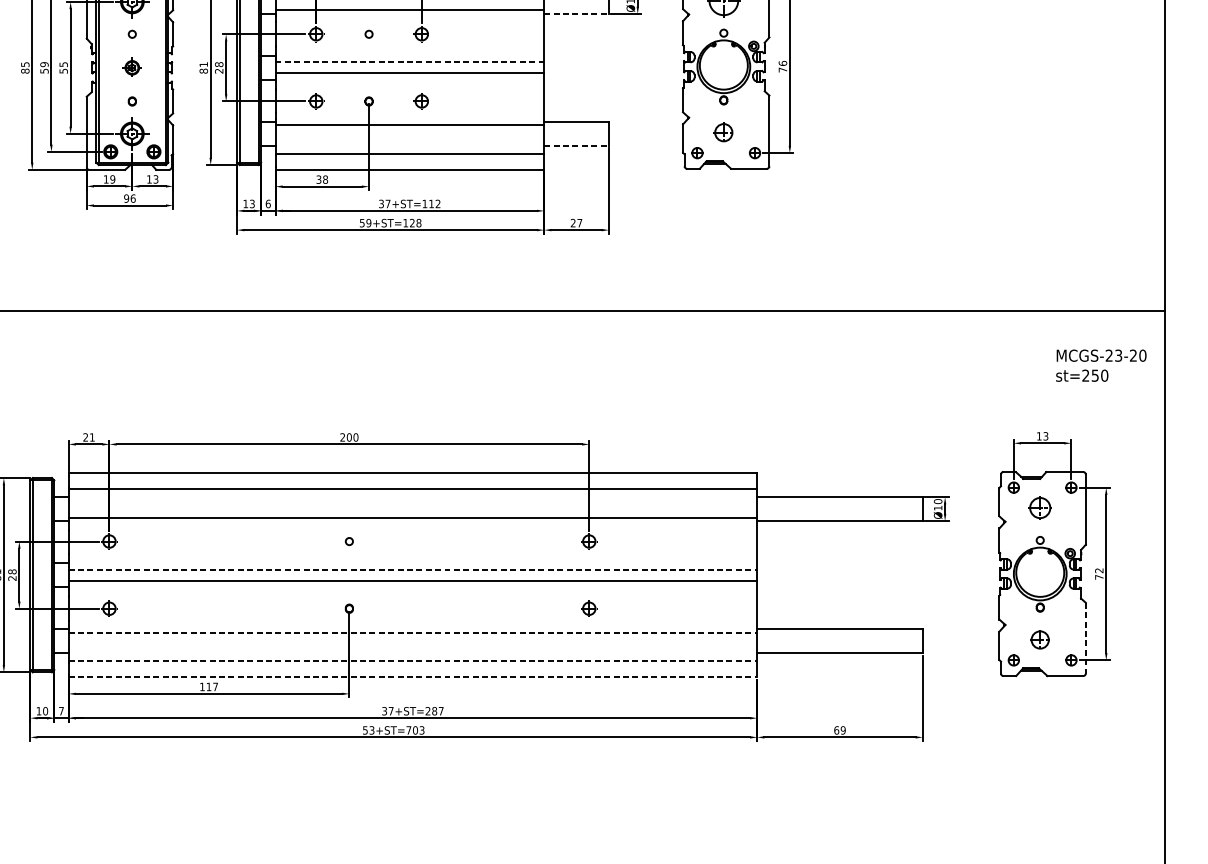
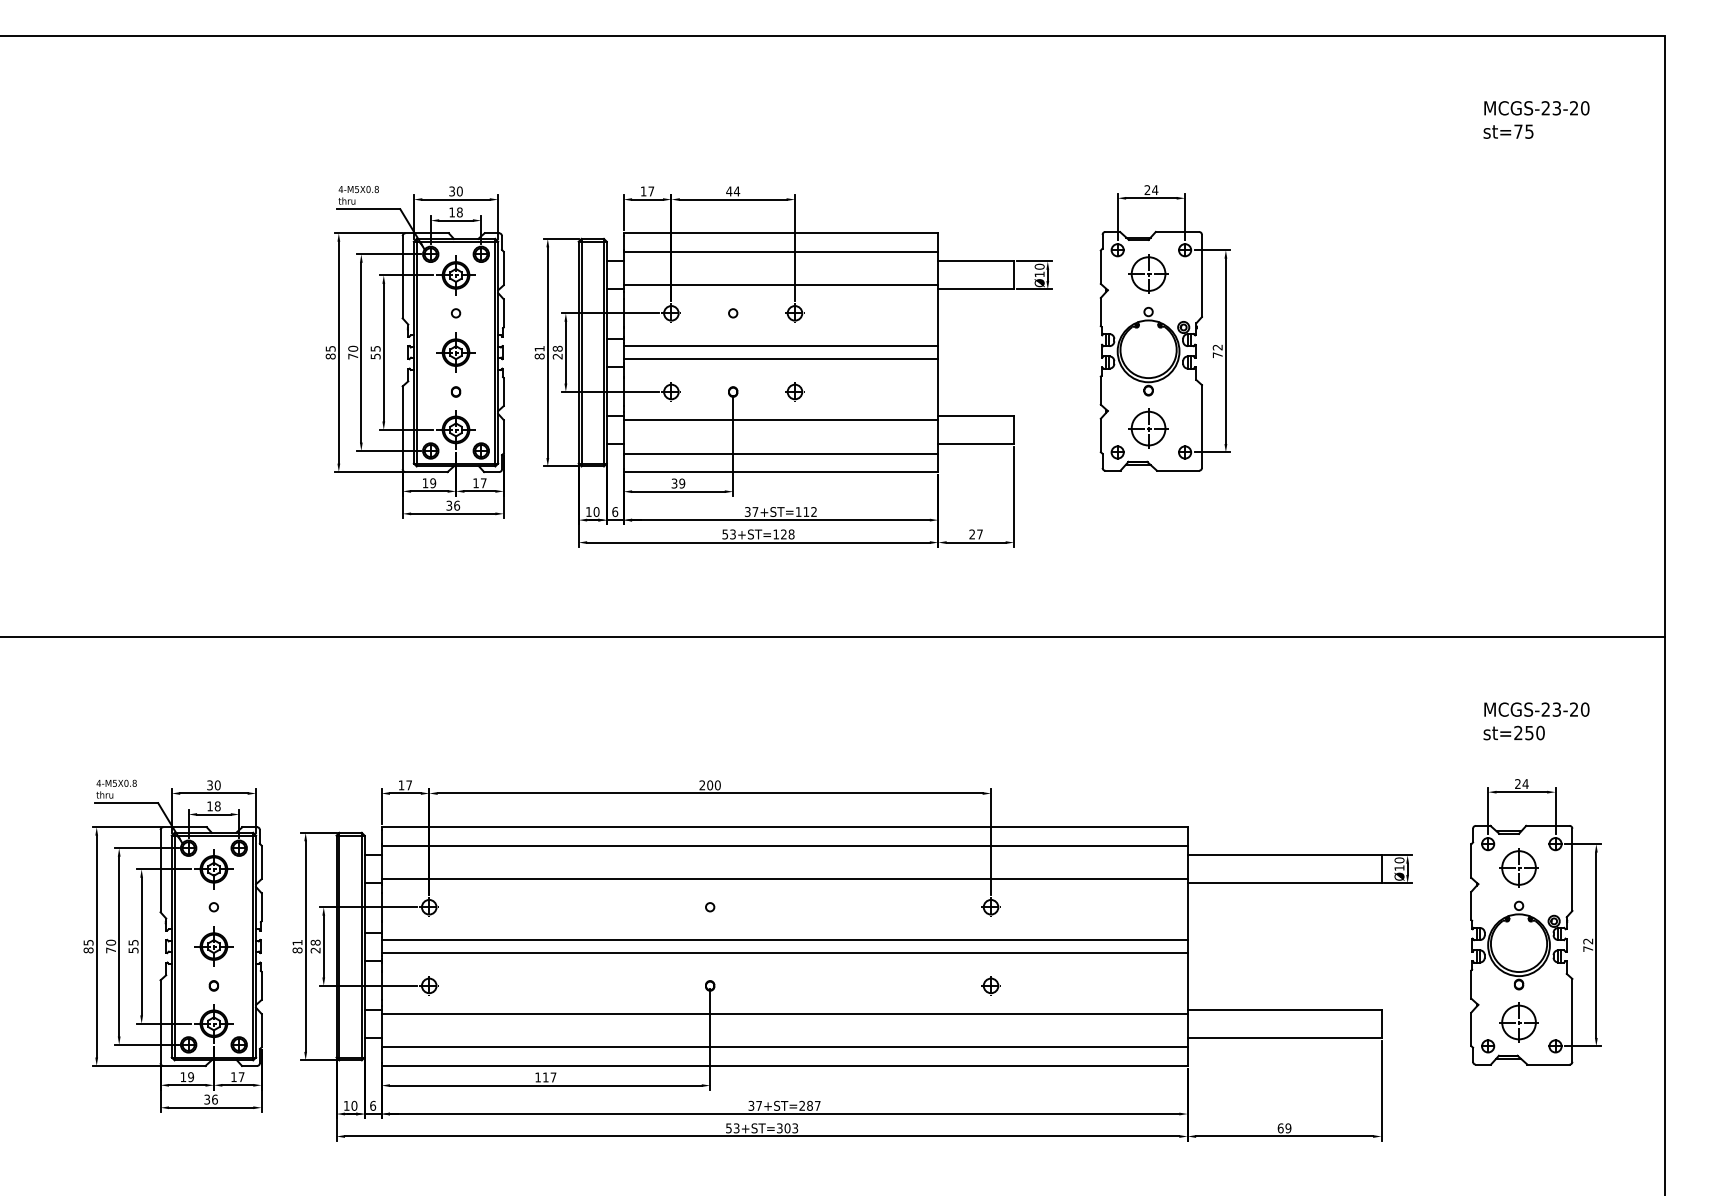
line: (576, 13) -> (976, 289), dashed -> solid
line: (410, 62) -> (781, 346), dashed -> solid
text: (782, 63) -> (1217, 347), 76 -> 72
text: (44, 67) -> (353, 352), 59 -> 70
part: (131, 67) -> (455, 352), size x1.67
part: (723, 132) -> (1148, 428), size x1.67
line: (576, 145) -> (976, 443), dashed -> solid
text: (155, 179) -> (483, 483), 13 -> 17
text: (325, 179) -> (682, 483), 38 -> 39
text: (126, 198) -> (449, 505), 96 -> 36
text: (252, 203) -> (596, 511), 13 -> 10
text: (368, 223) -> (732, 534), 59+ST=128 -> 53+ST=128
text: (1101, 365) -> (1536, 721), moved
text: (1042, 436) -> (1521, 784), 13 -> 24
text: (88, 437) -> (404, 785), 21 -> 17
part: (1039, 507) -> (1518, 867), size x1.43
line: (413, 569) -> (785, 939), dashed -> solid
line: (413, 633) -> (785, 1014), dashed -> solid
line: (1085, 638) -> (1572, 1020), dashed -> solid
part: (1039, 640) -> (1518, 1022), size x1.67
line: (413, 661) -> (785, 1047), dashed -> solid
line: (413, 676) -> (785, 1065), dashed -> solid
text: (61, 710) -> (373, 1105), 7 -> 6
text: (408, 730) -> (779, 1128), 53+ST=703 -> 53+ST=303

